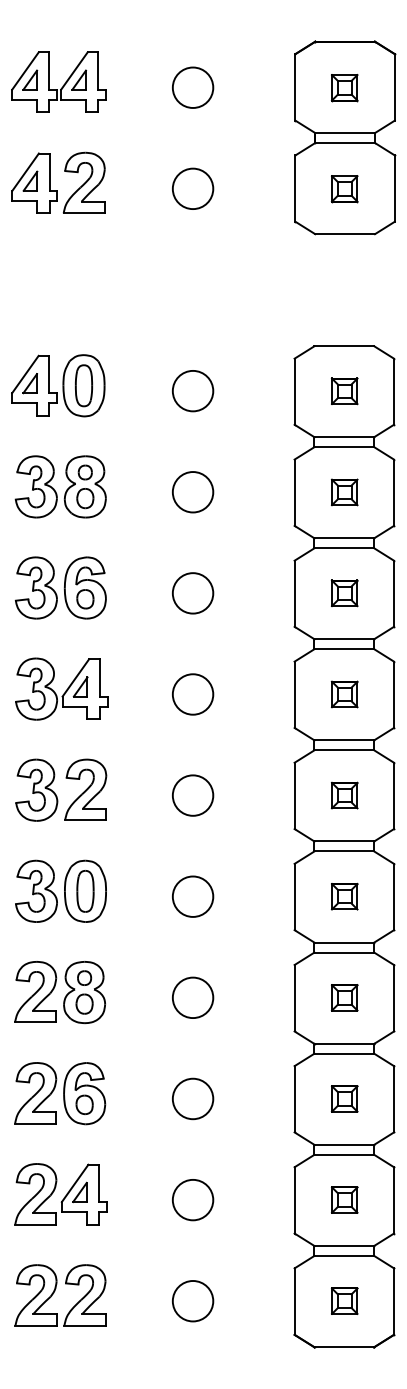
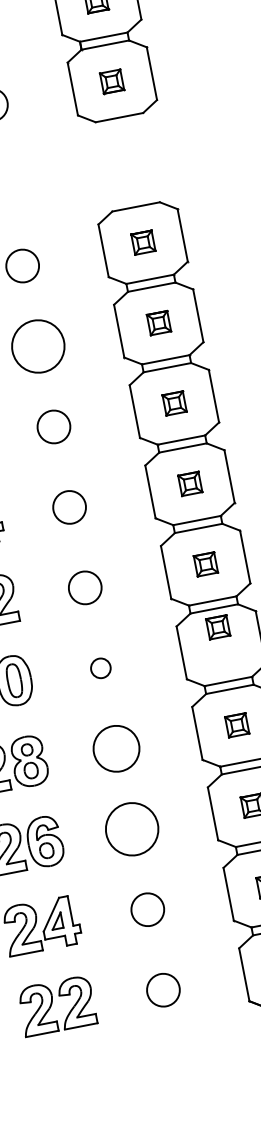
circle: (192, 492) -> (37, 346), size x1.6
circle: (192, 896) -> (100, 668), size x0.6
part: (344, 896) -> (217, 627), moved
circle: (192, 997) -> (116, 748), size x1.4
circle: (192, 1098) -> (131, 828), size x1.6

